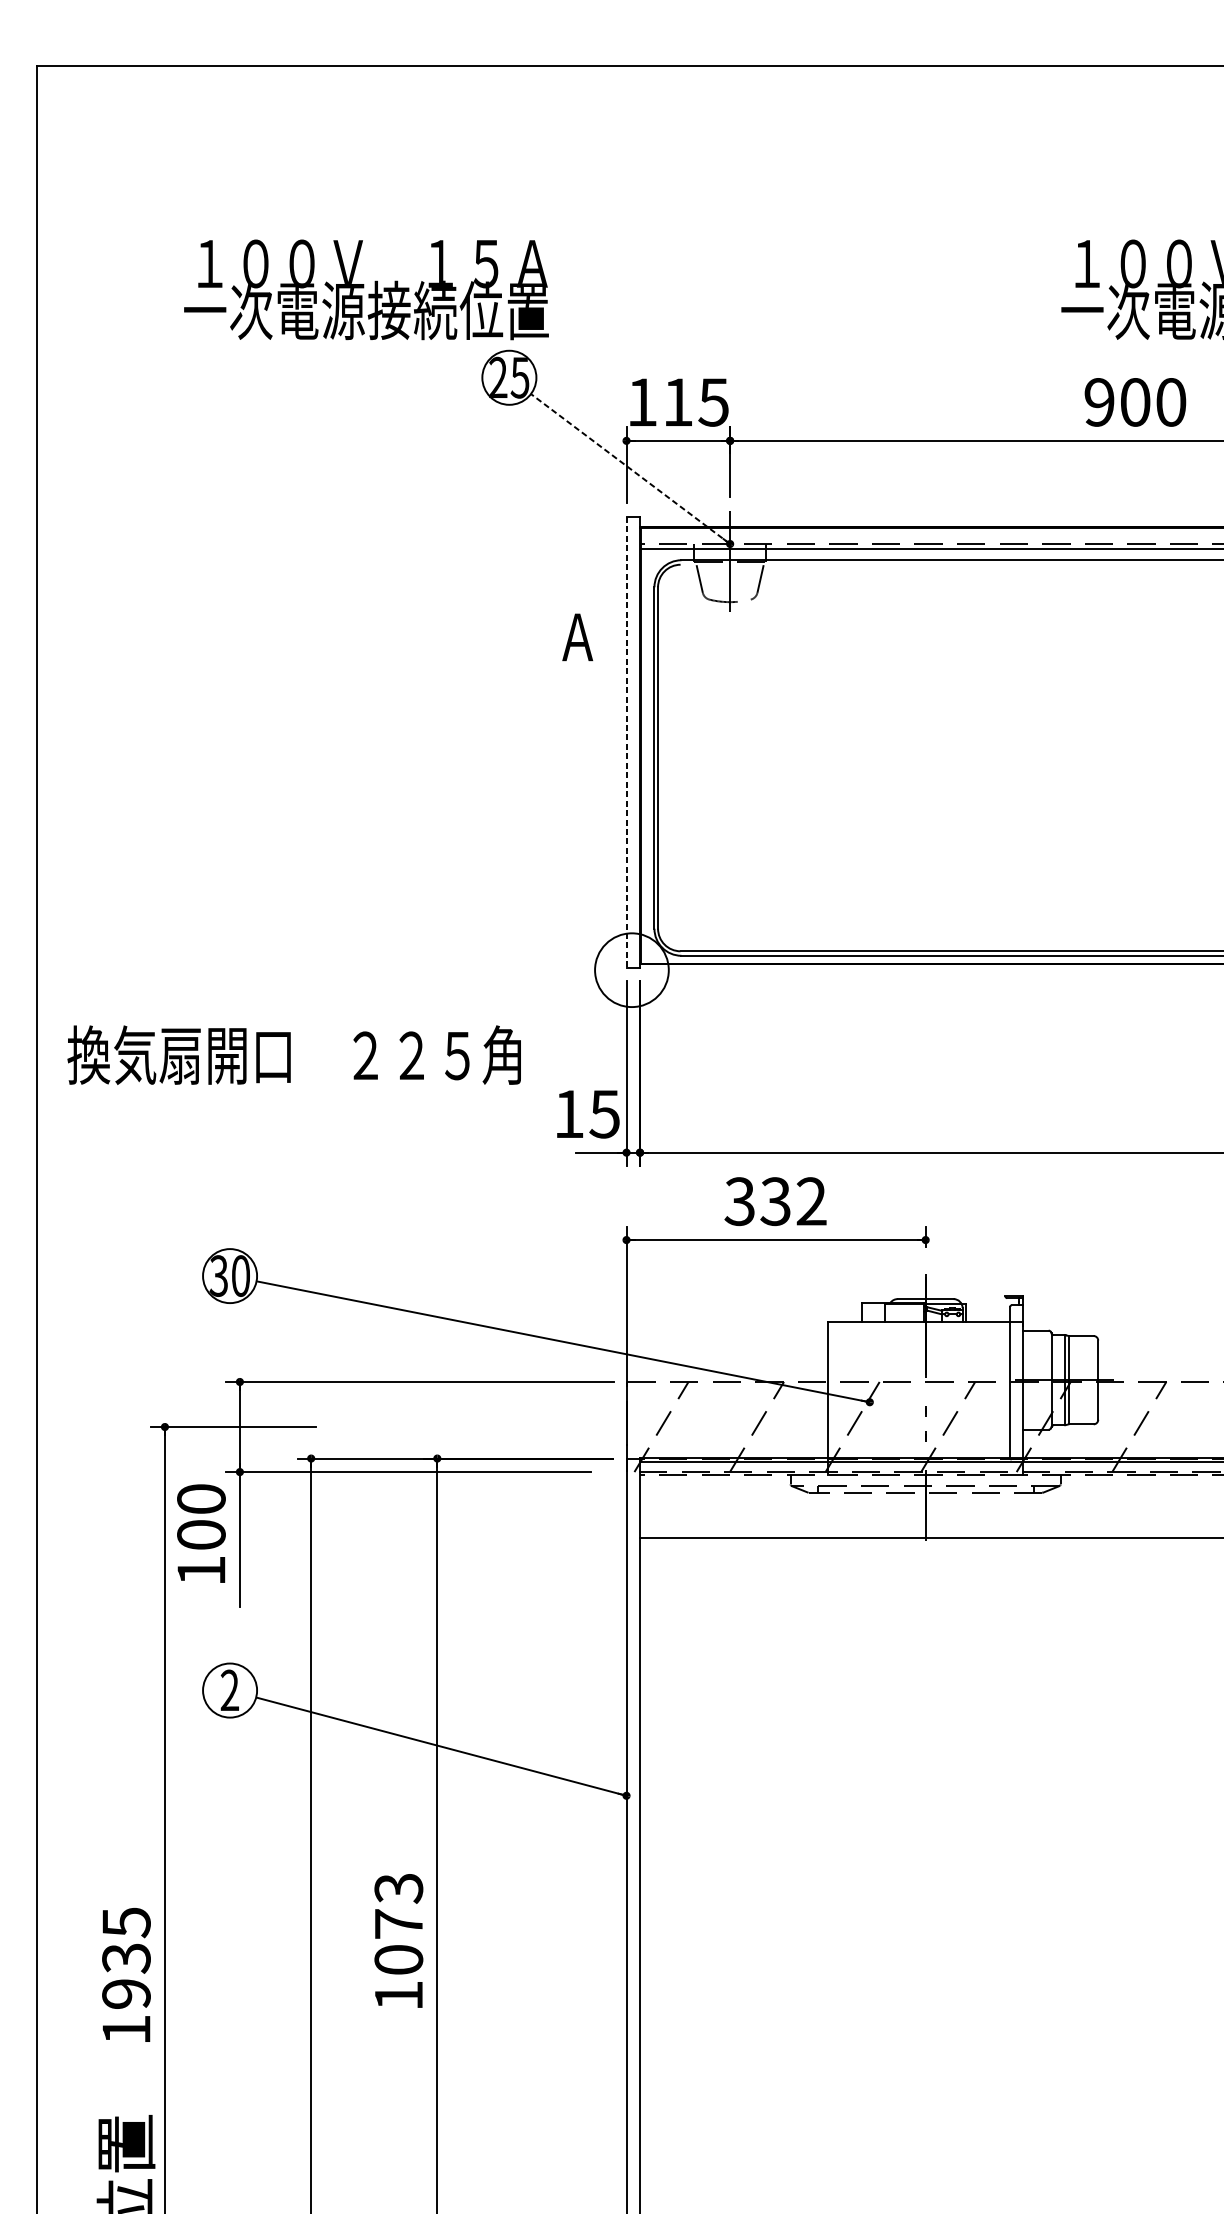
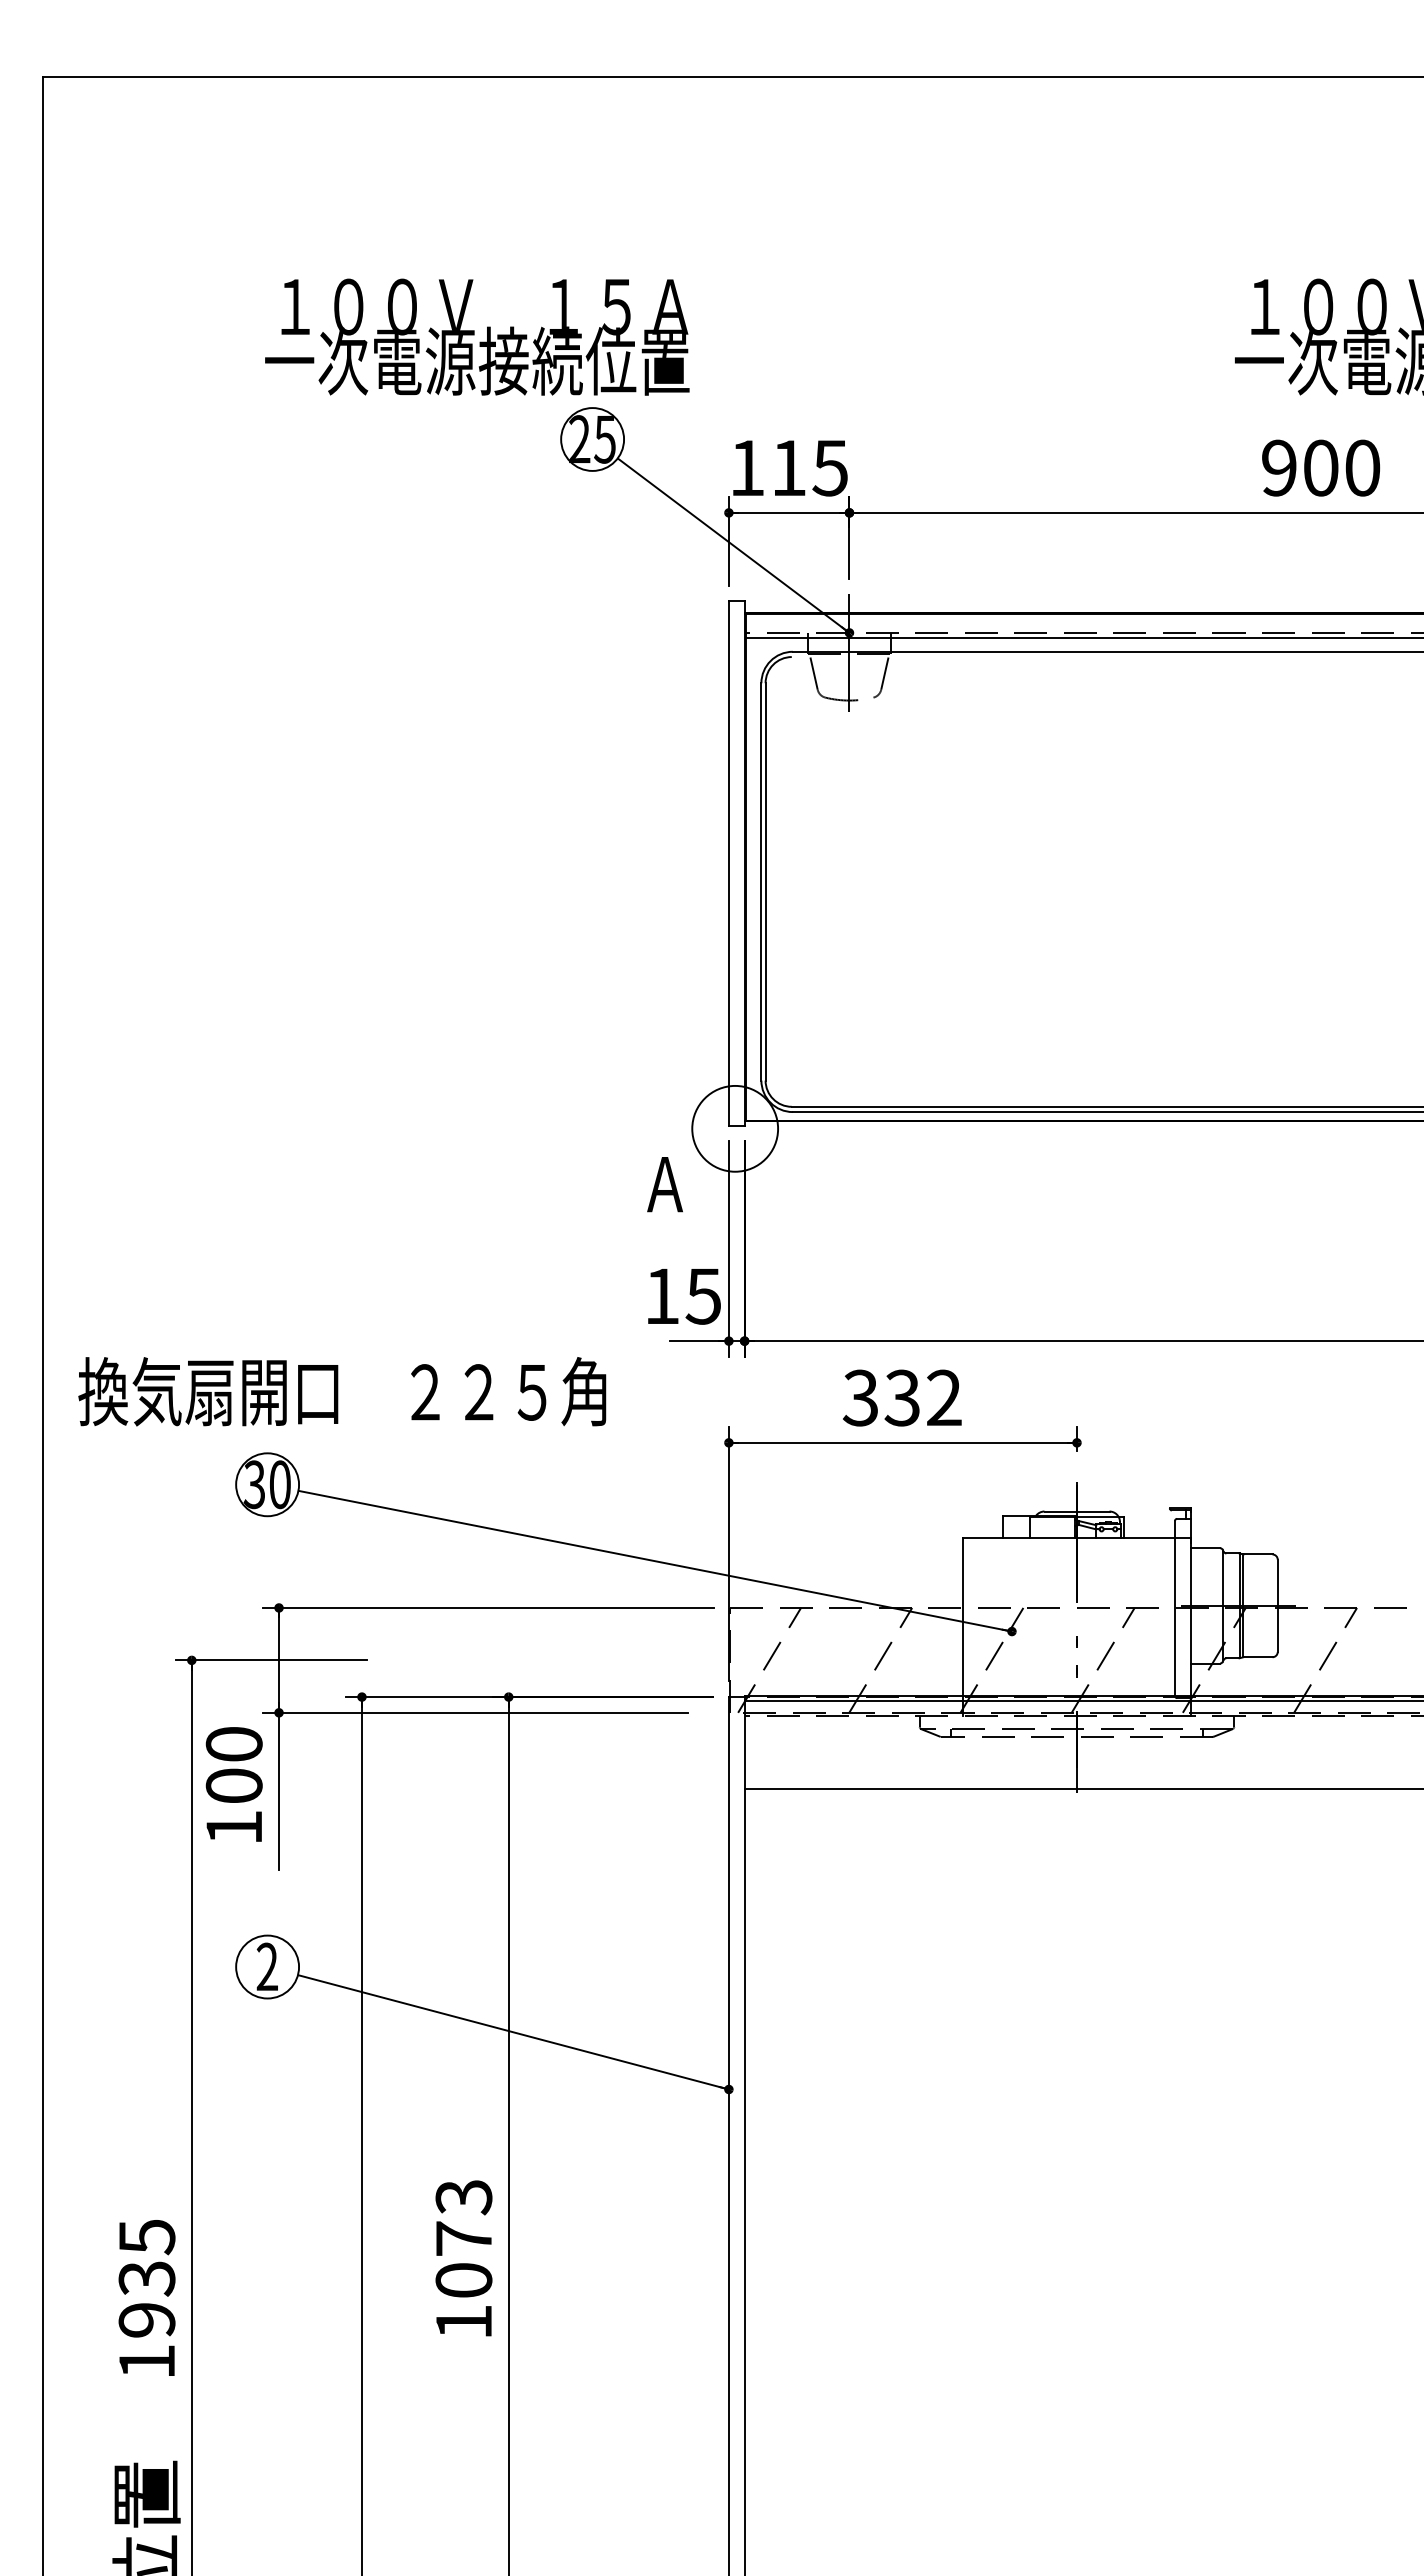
text: (366, 289) -> (477, 336), moved
line: (630, 468) -> (733, 545), dashed -> solid
text: (577, 637) -> (664, 1184), moved
line: (626, 743) -> (728, 864), dashed -> solid
text: (294, 1055) -> (342, 1391), moved

